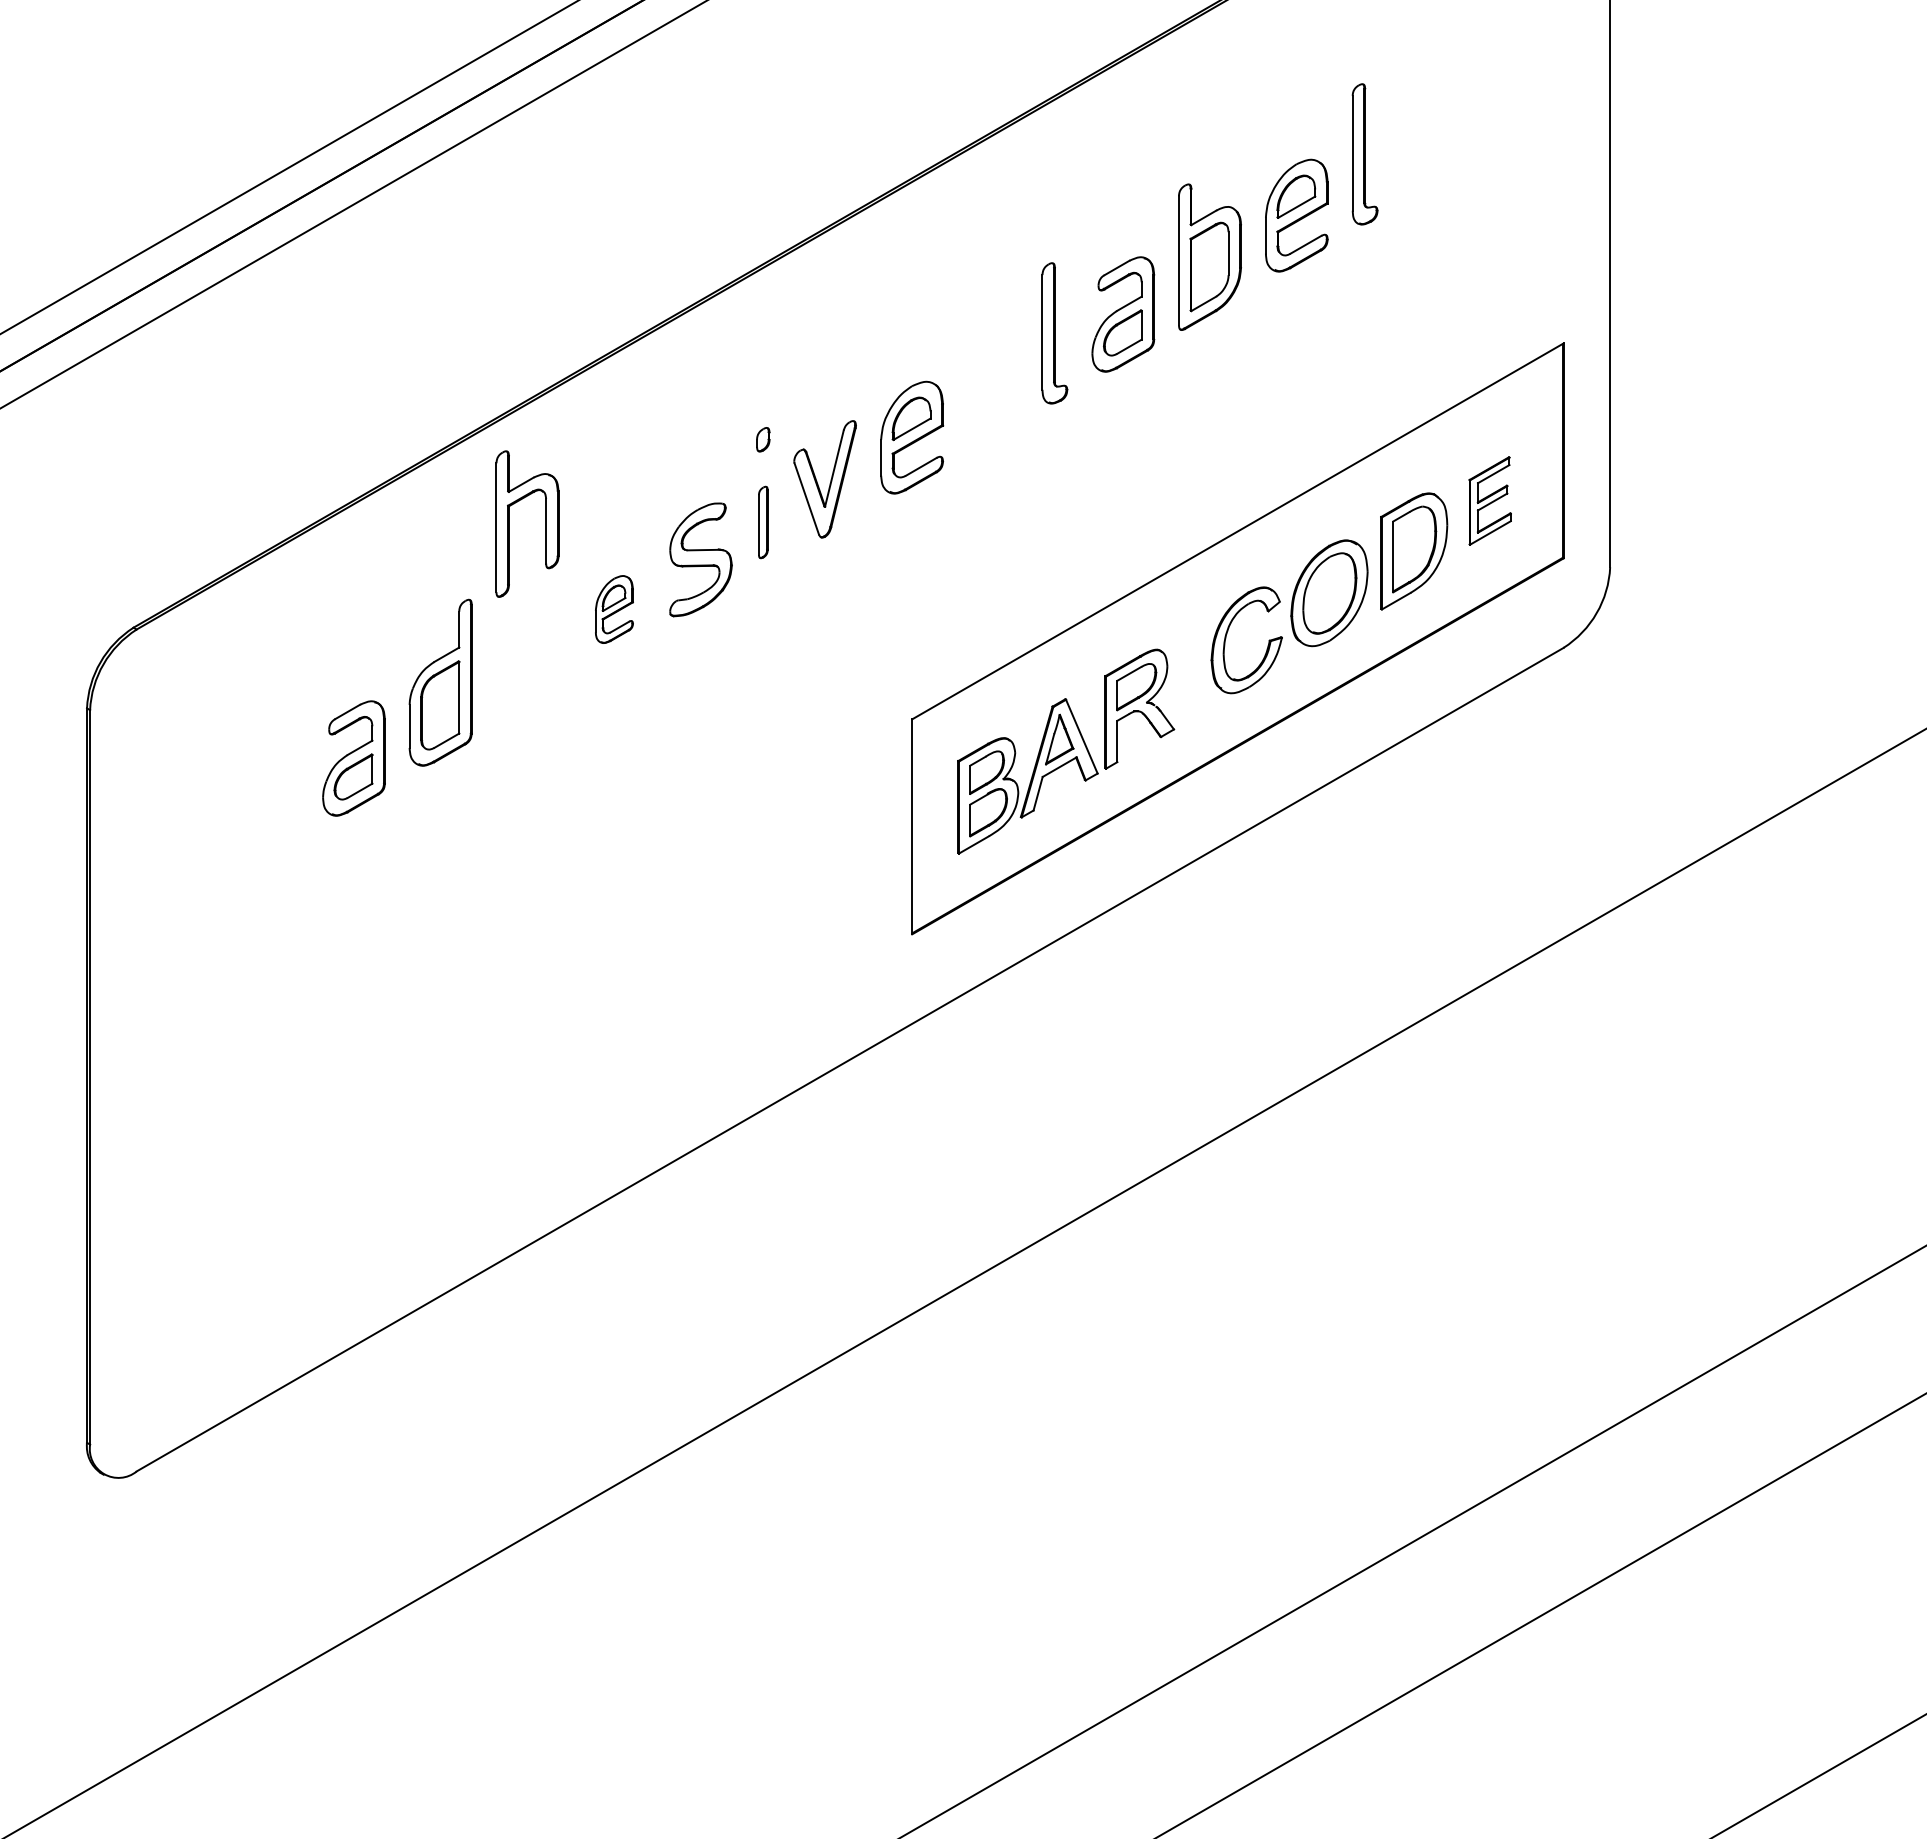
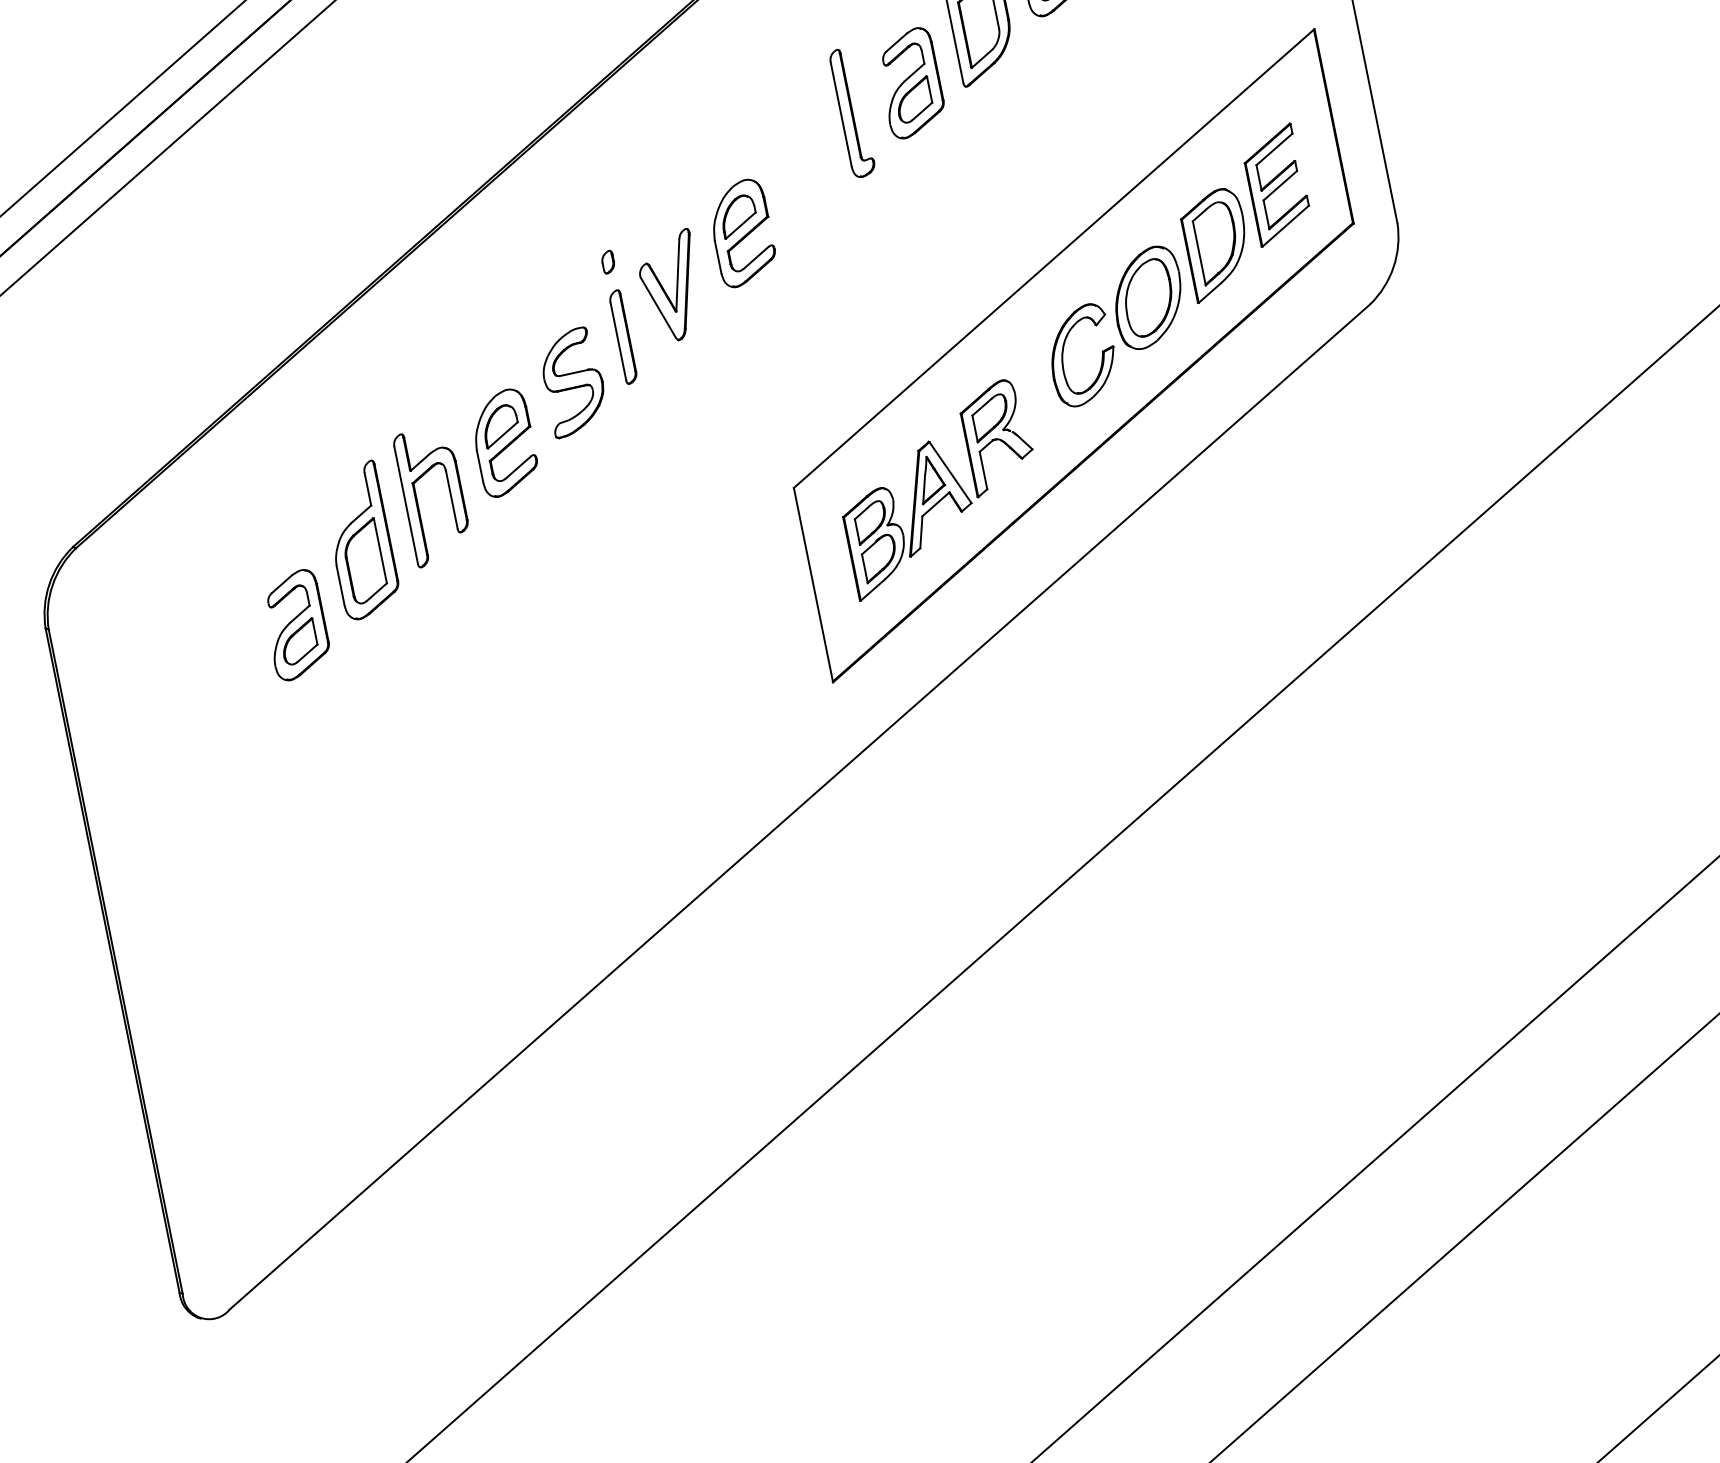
part: (1489, 500) -> (1276, 184), size x1.43
part: (763, 522) -> (623, 337), size x1.43
part: (509, 523) -> (417, 499), moved
part: (614, 609) -> (504, 442), size x1.67

